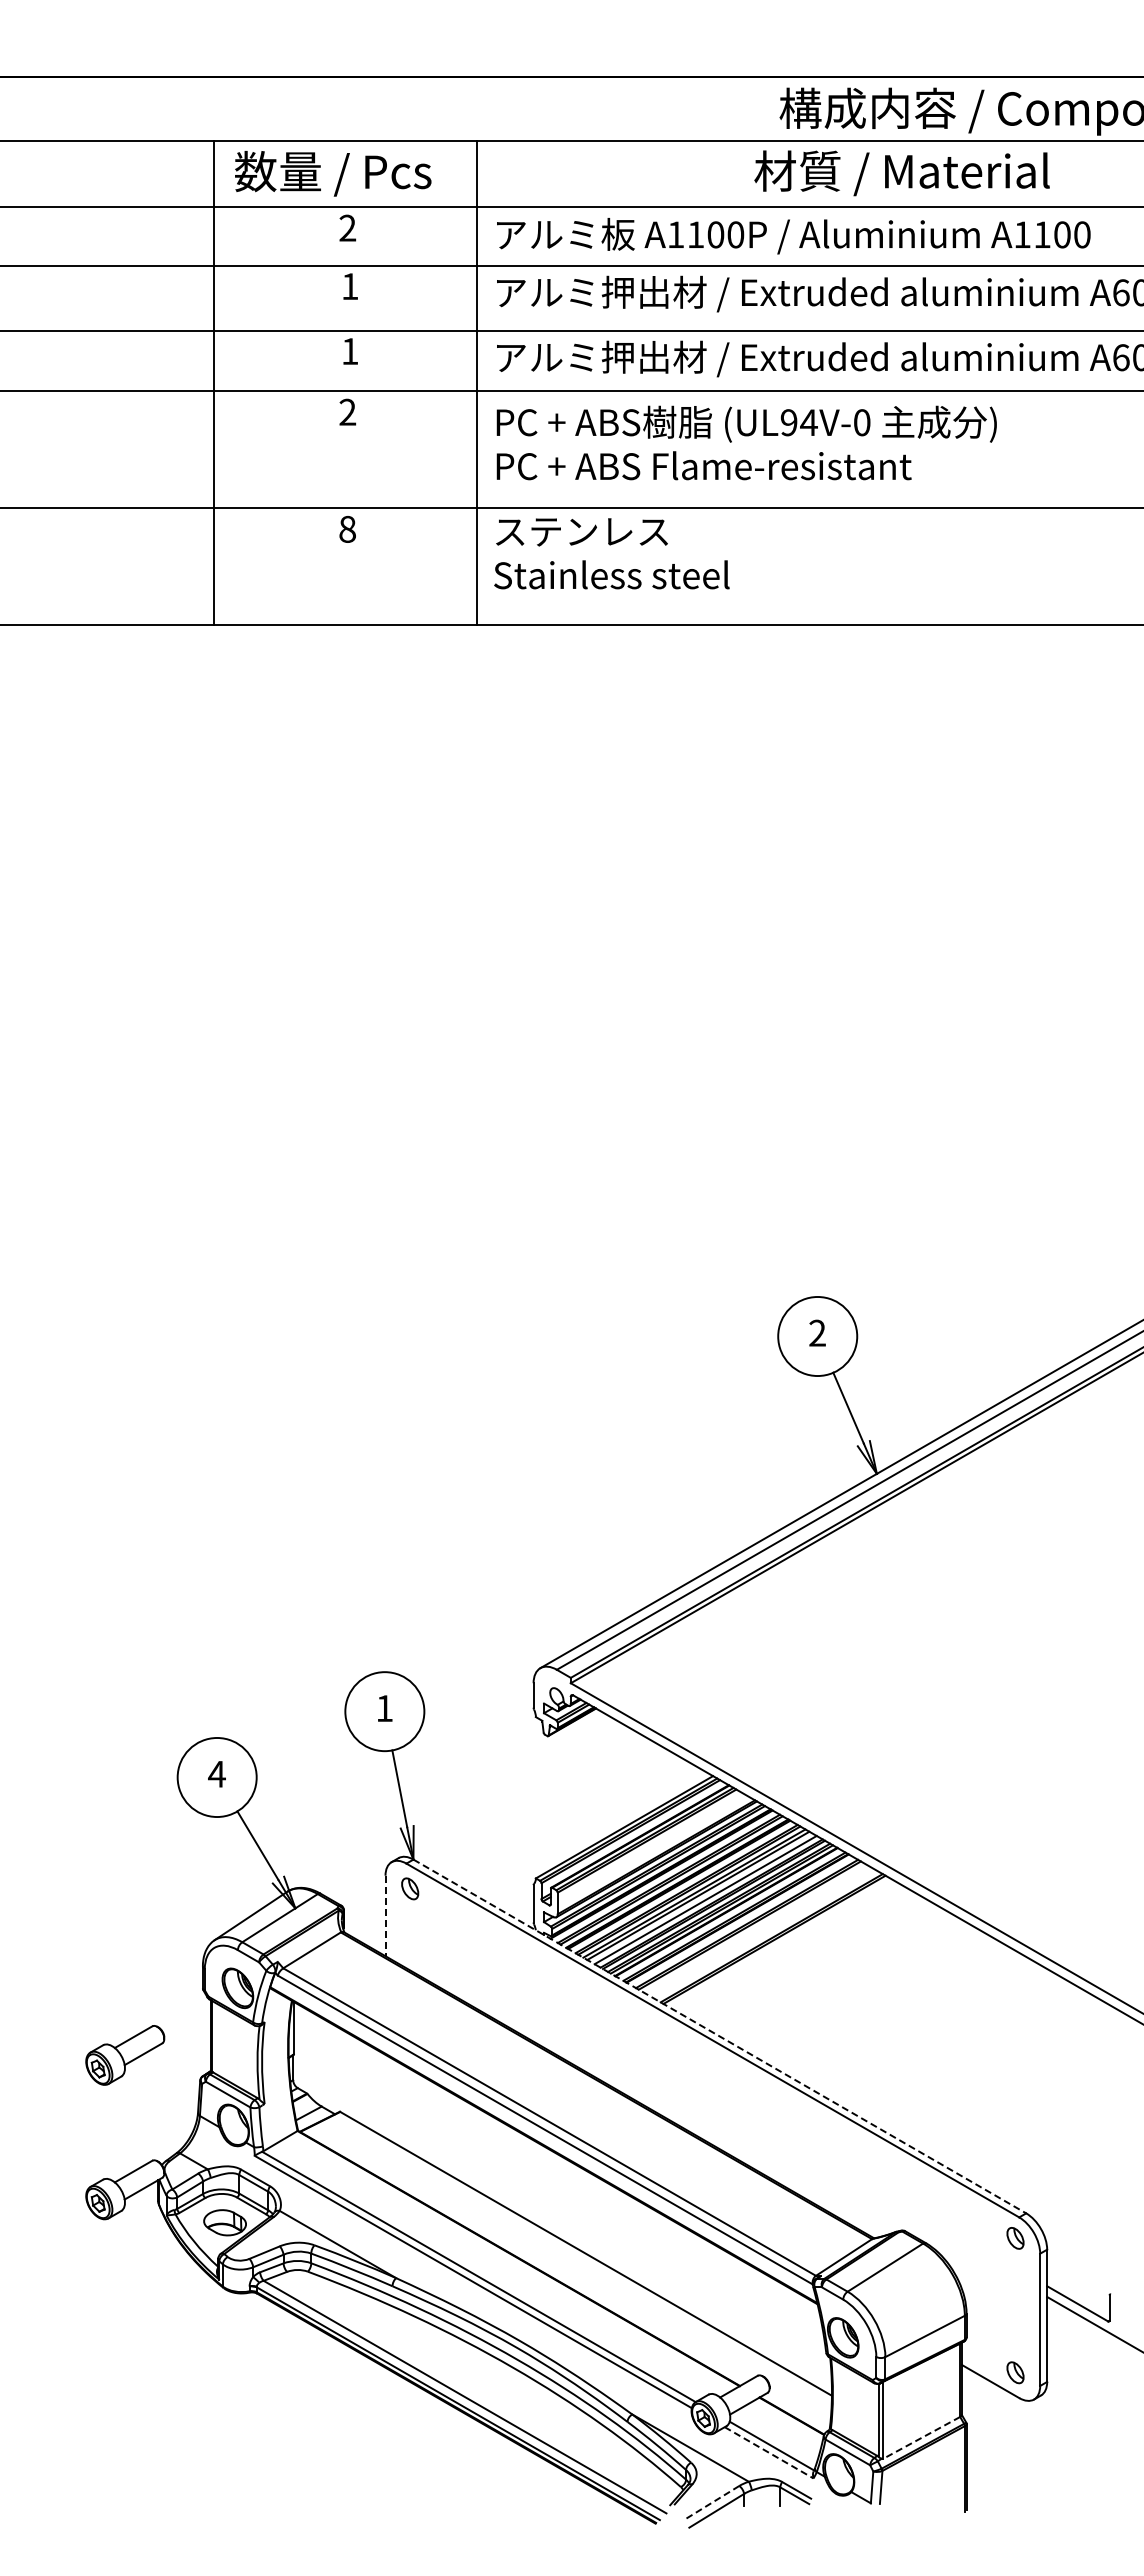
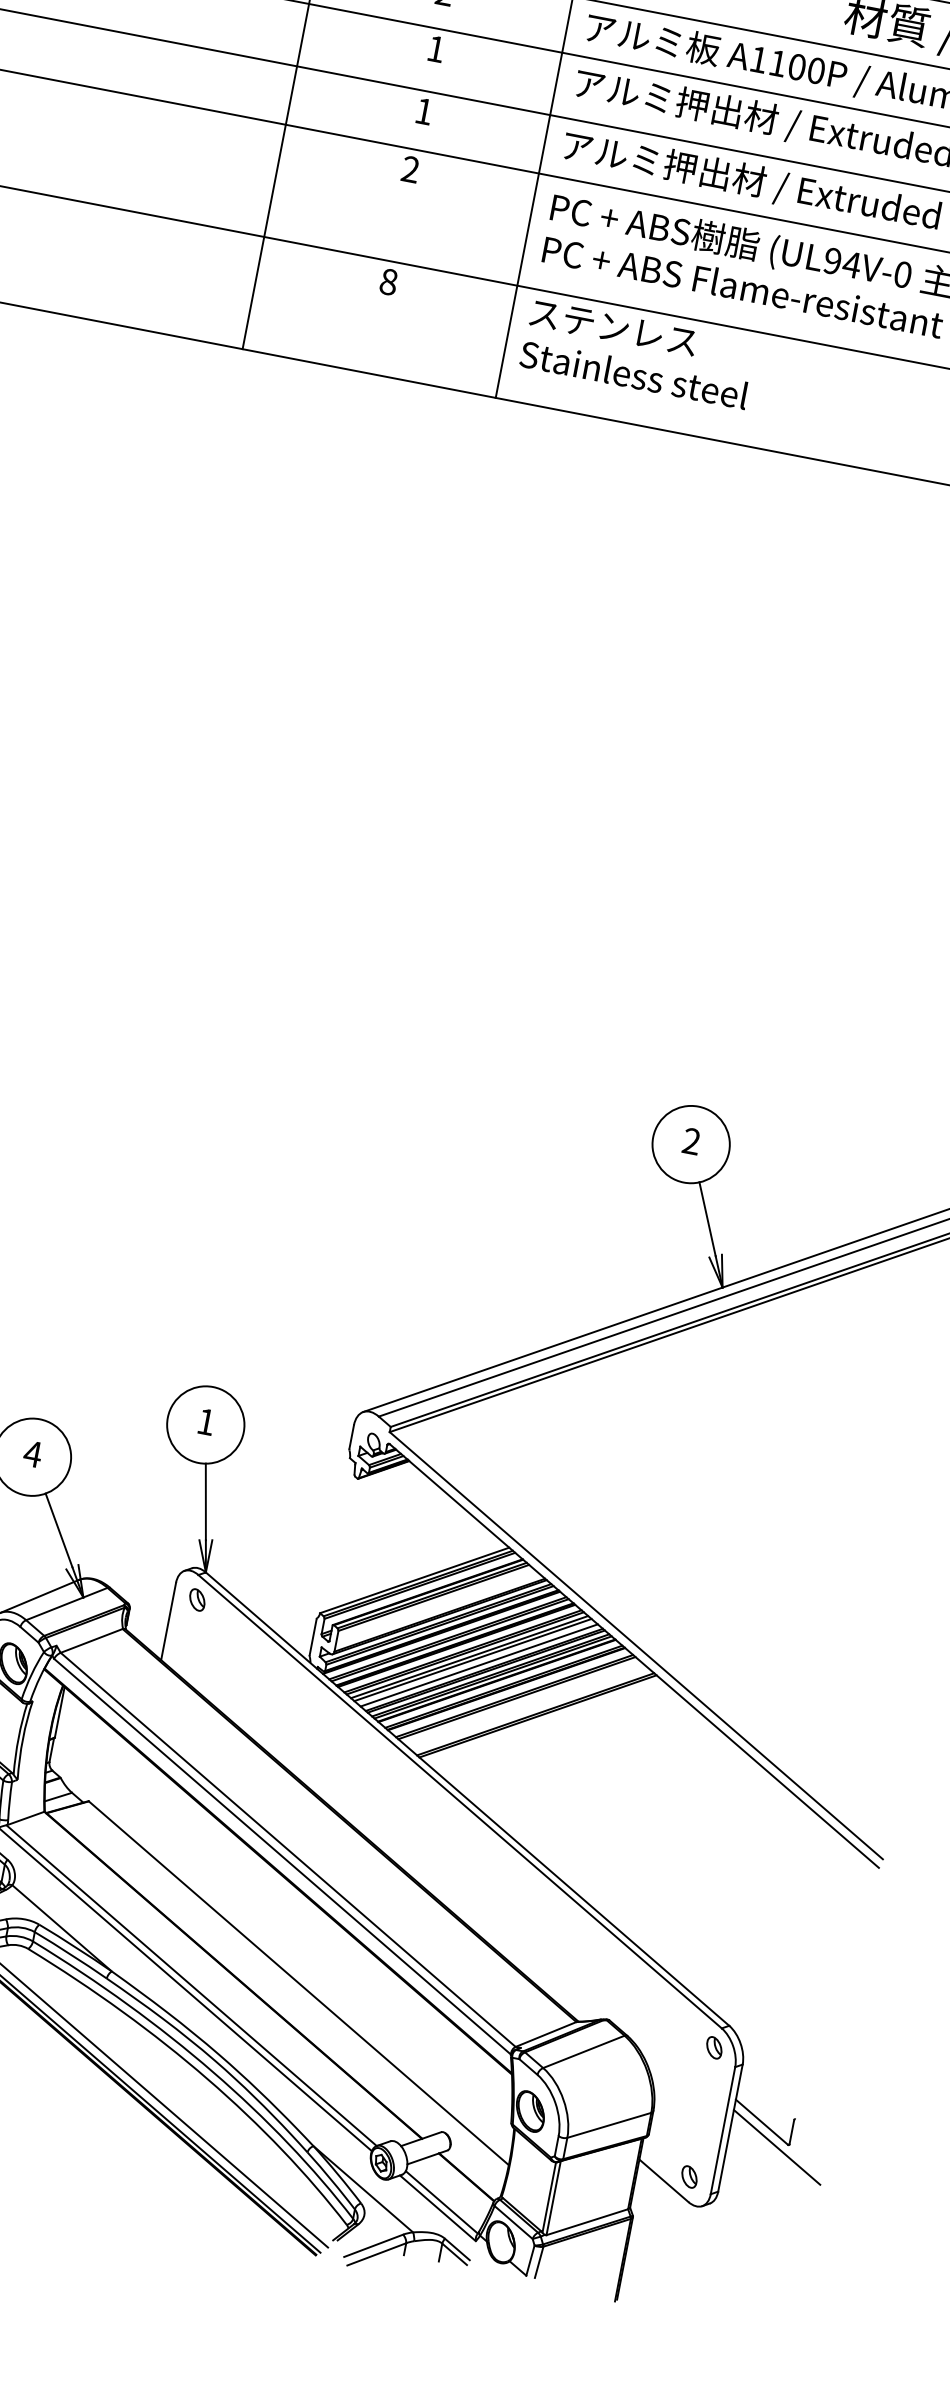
line: (385, 1916) -> (168, 1621), dashed -> solid
line: (719, 2036) -> (467, 1799), dashed -> solid
line: (921, 2437) -> (587, 2221), dashed -> solid
line: (769, 2453) -> (438, 2209), dashed -> solid
line: (711, 2503) -> (373, 2246), dashed -> solid

